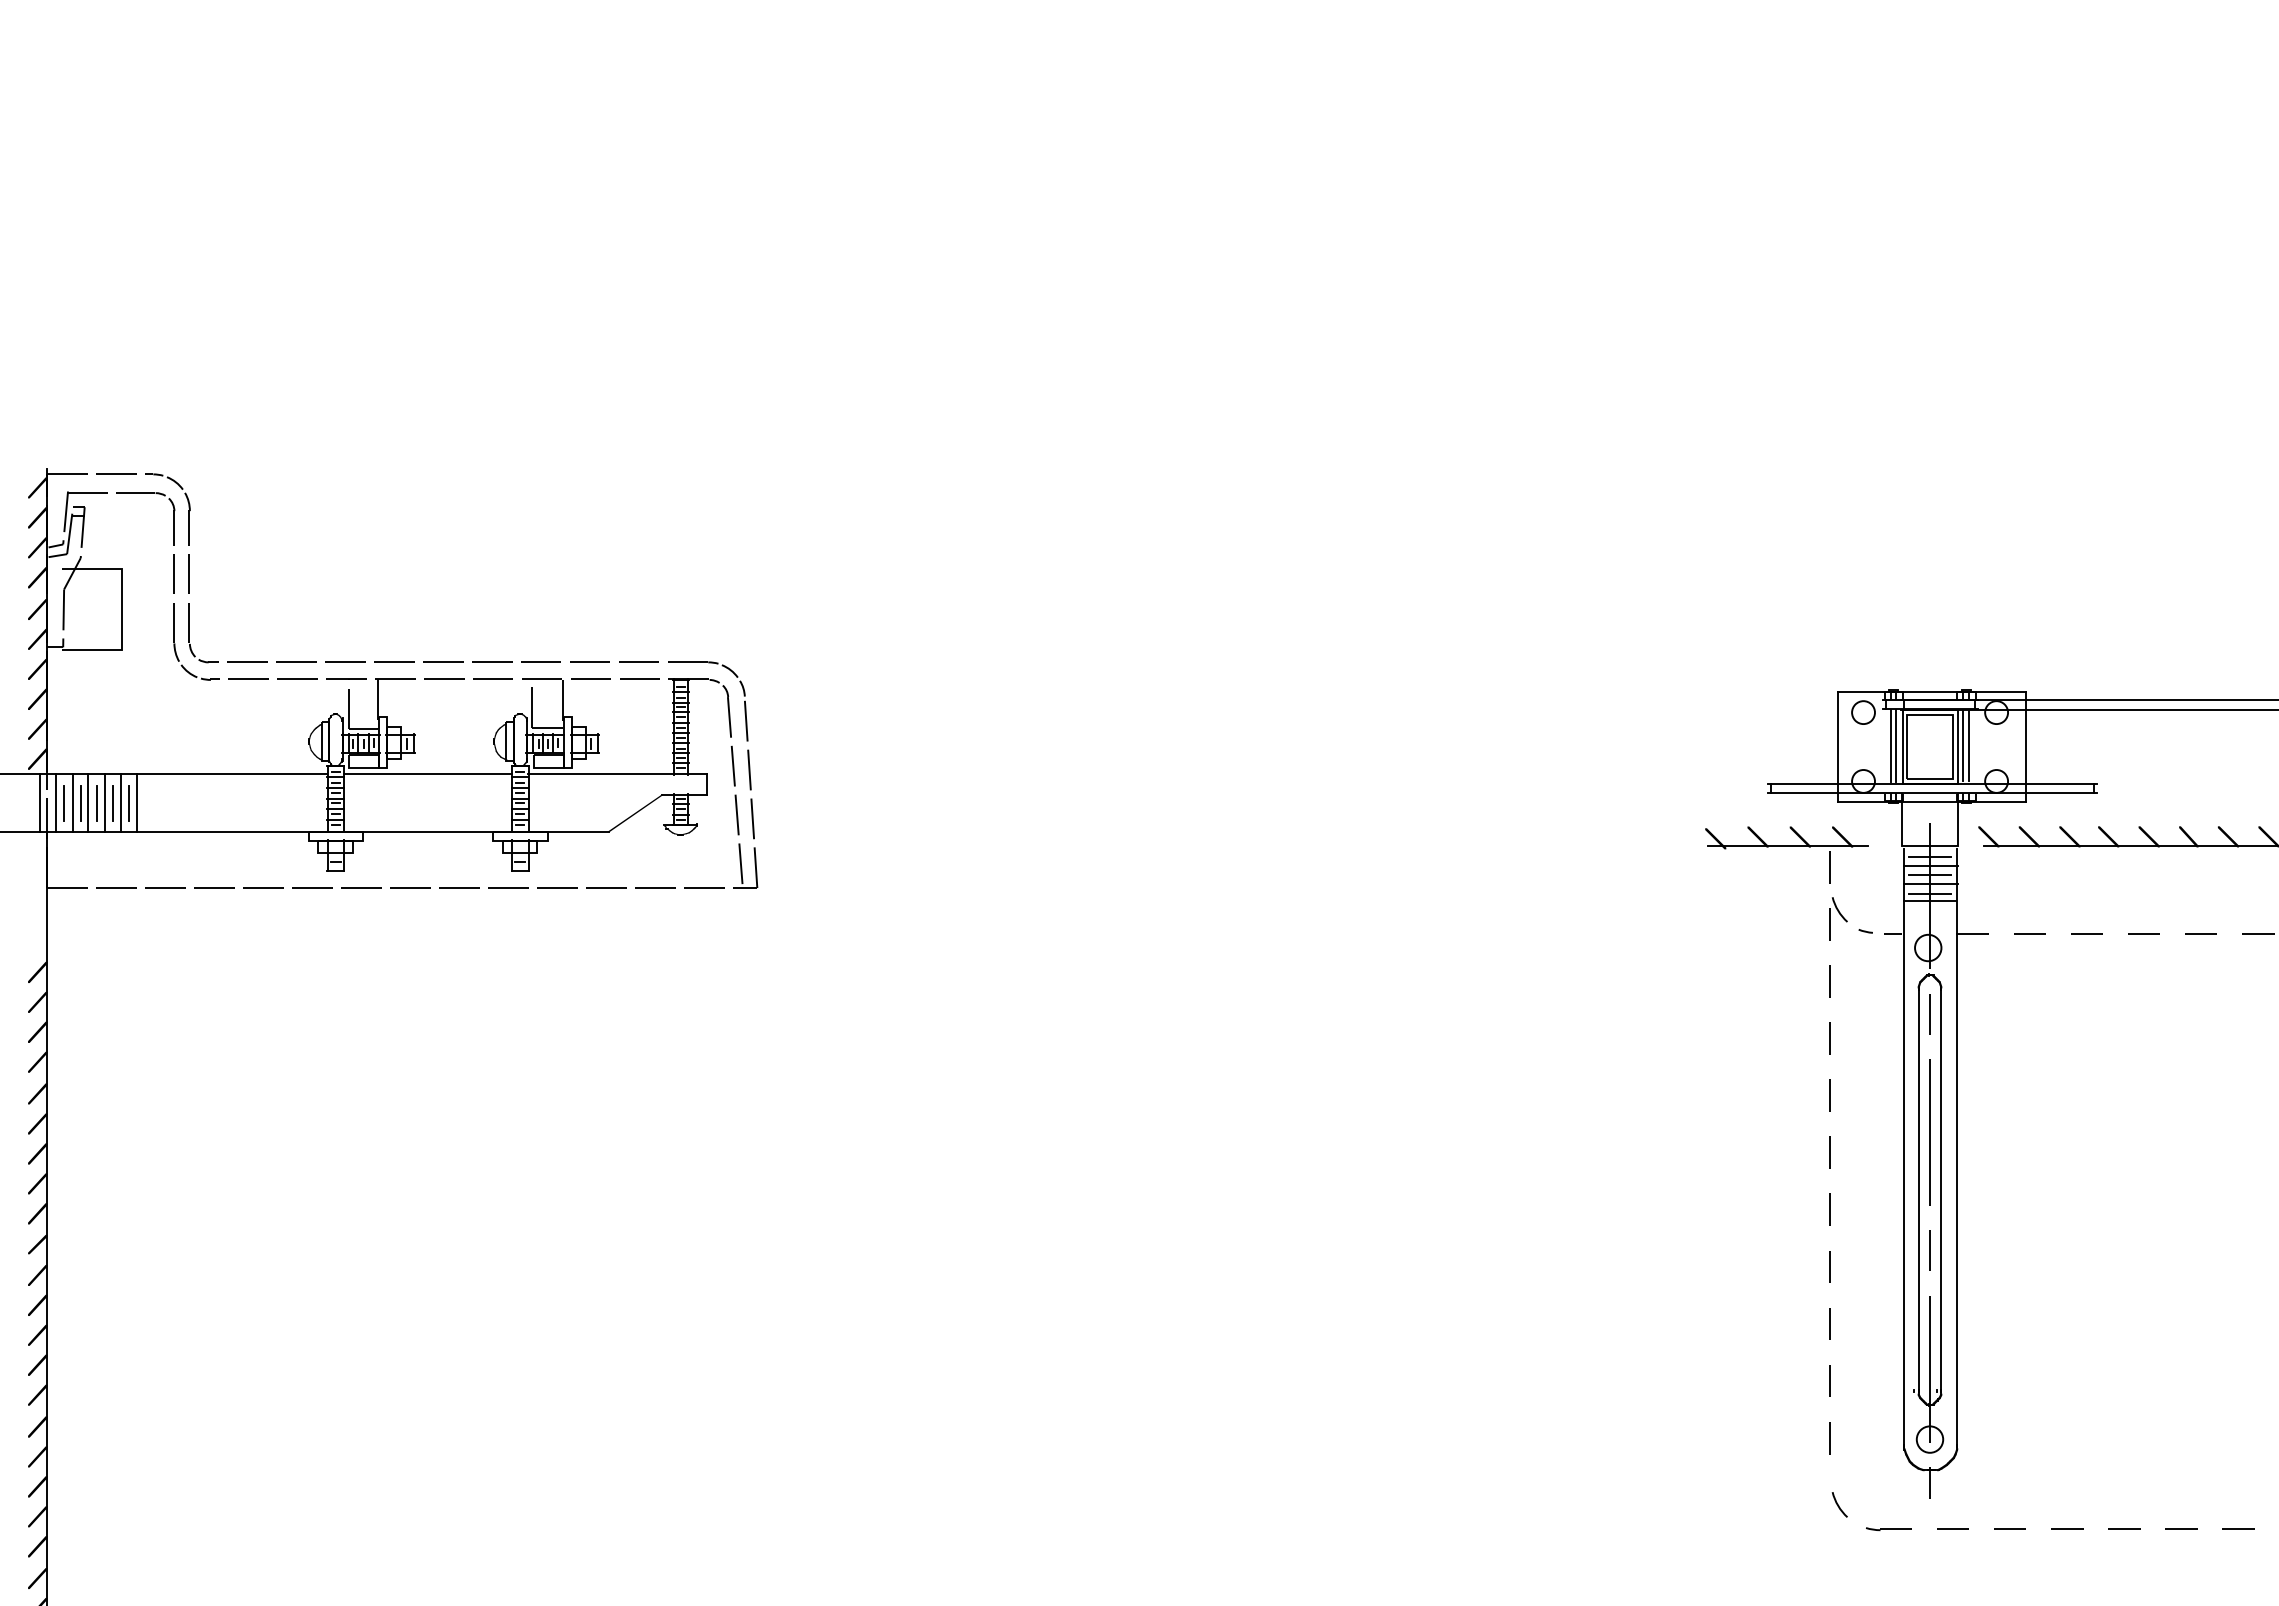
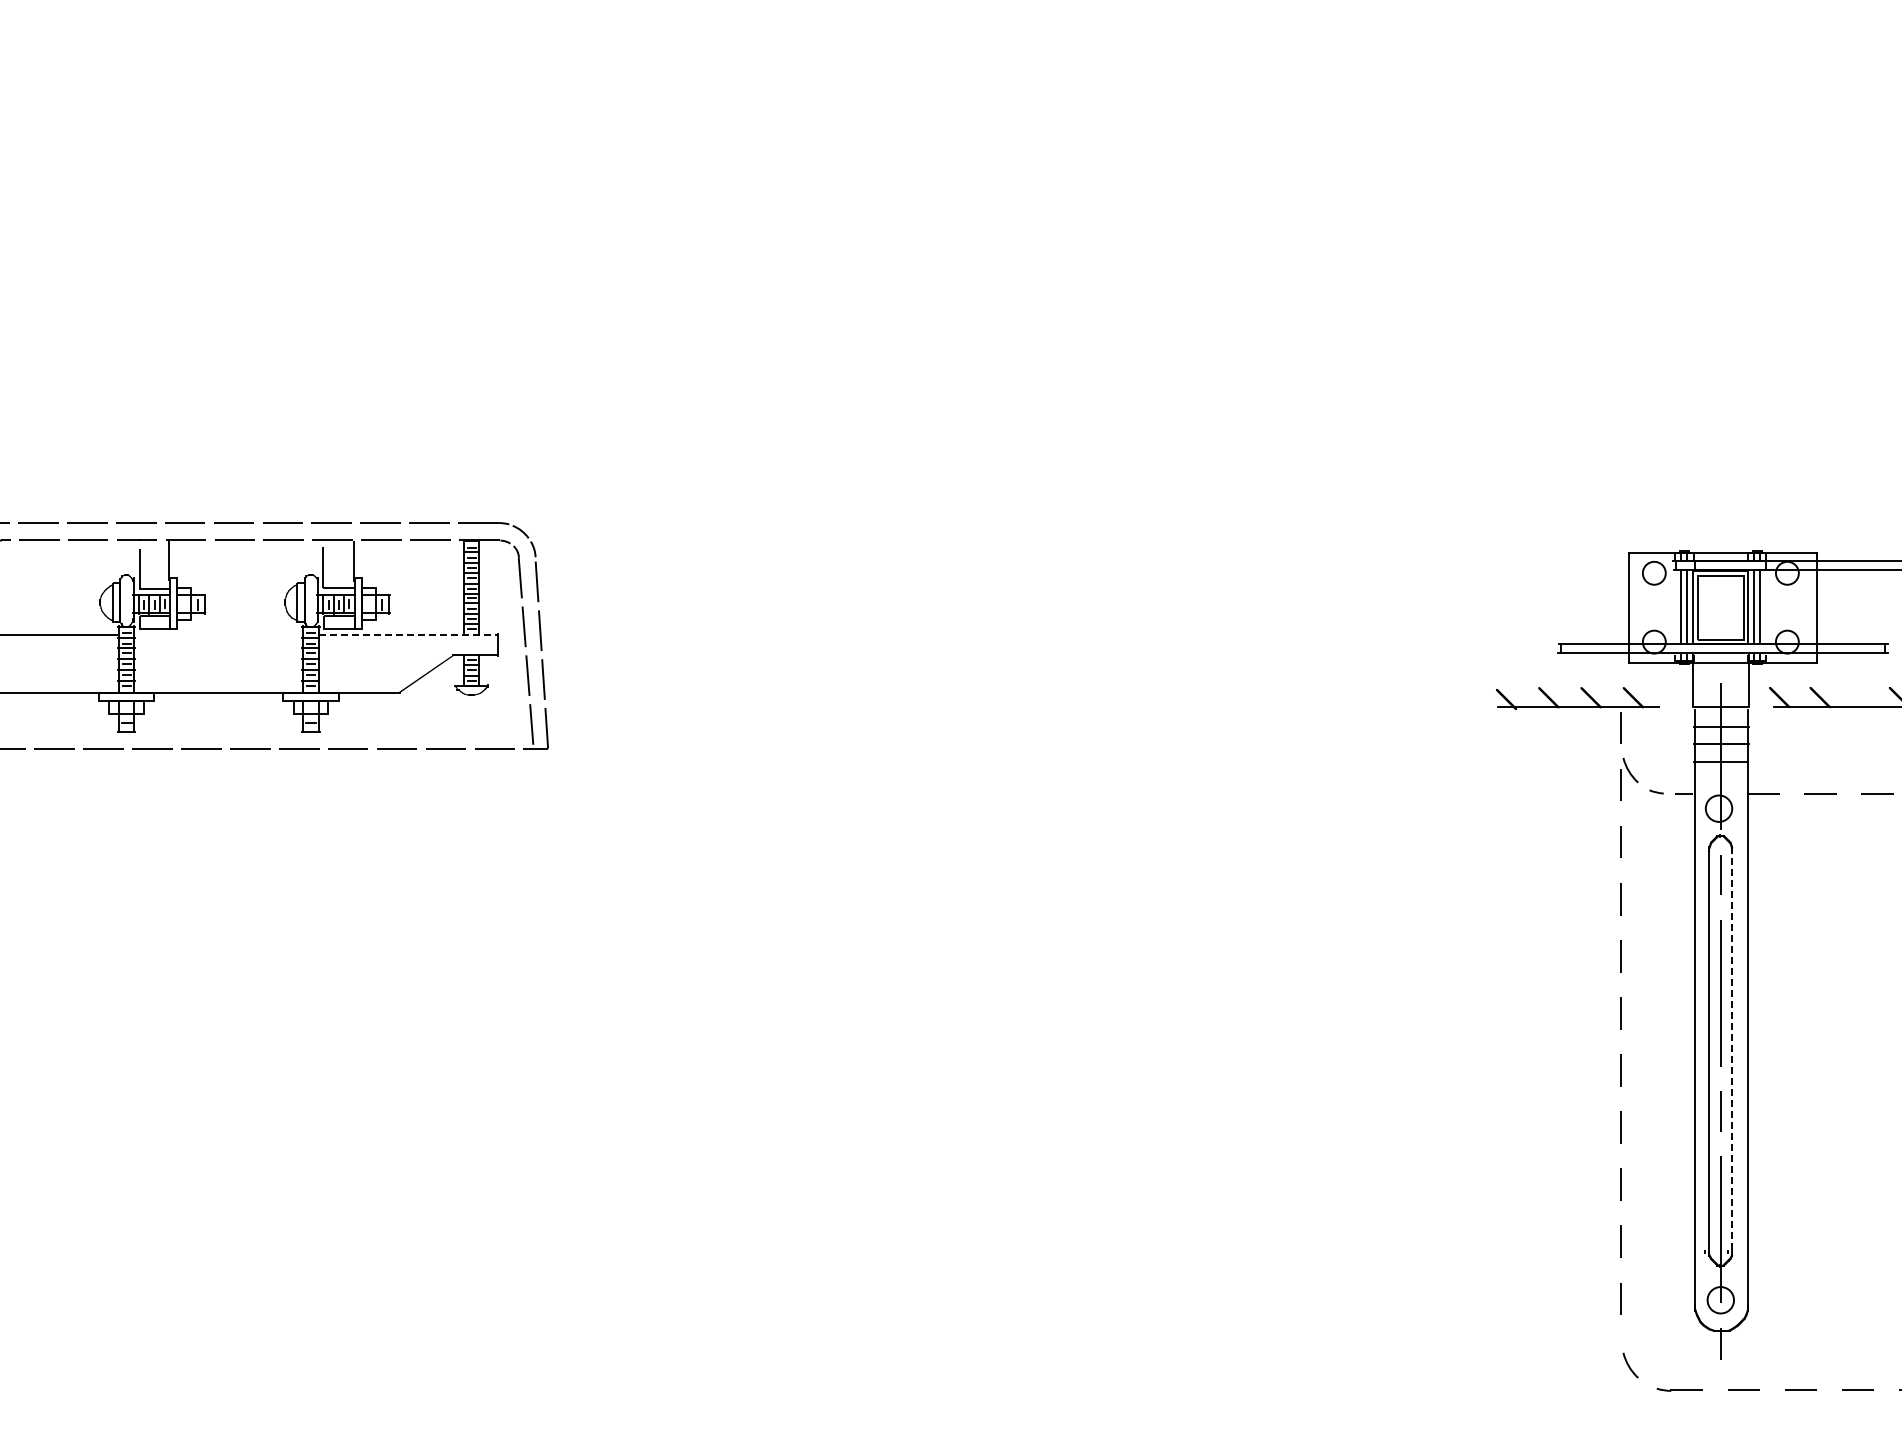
line: (428, 774) -> (219, 635), removed
line: (617, 774) -> (408, 635), solid -> dashed
fill: (2069, 836) -> (1860, 697), removed
line: (1929, 857) -> (1720, 718), removed
line: (1929, 874) -> (1720, 735), removed
line: (1929, 894) -> (1720, 755), removed
line: (1941, 1189) -> (1732, 1050), solid -> dashed

